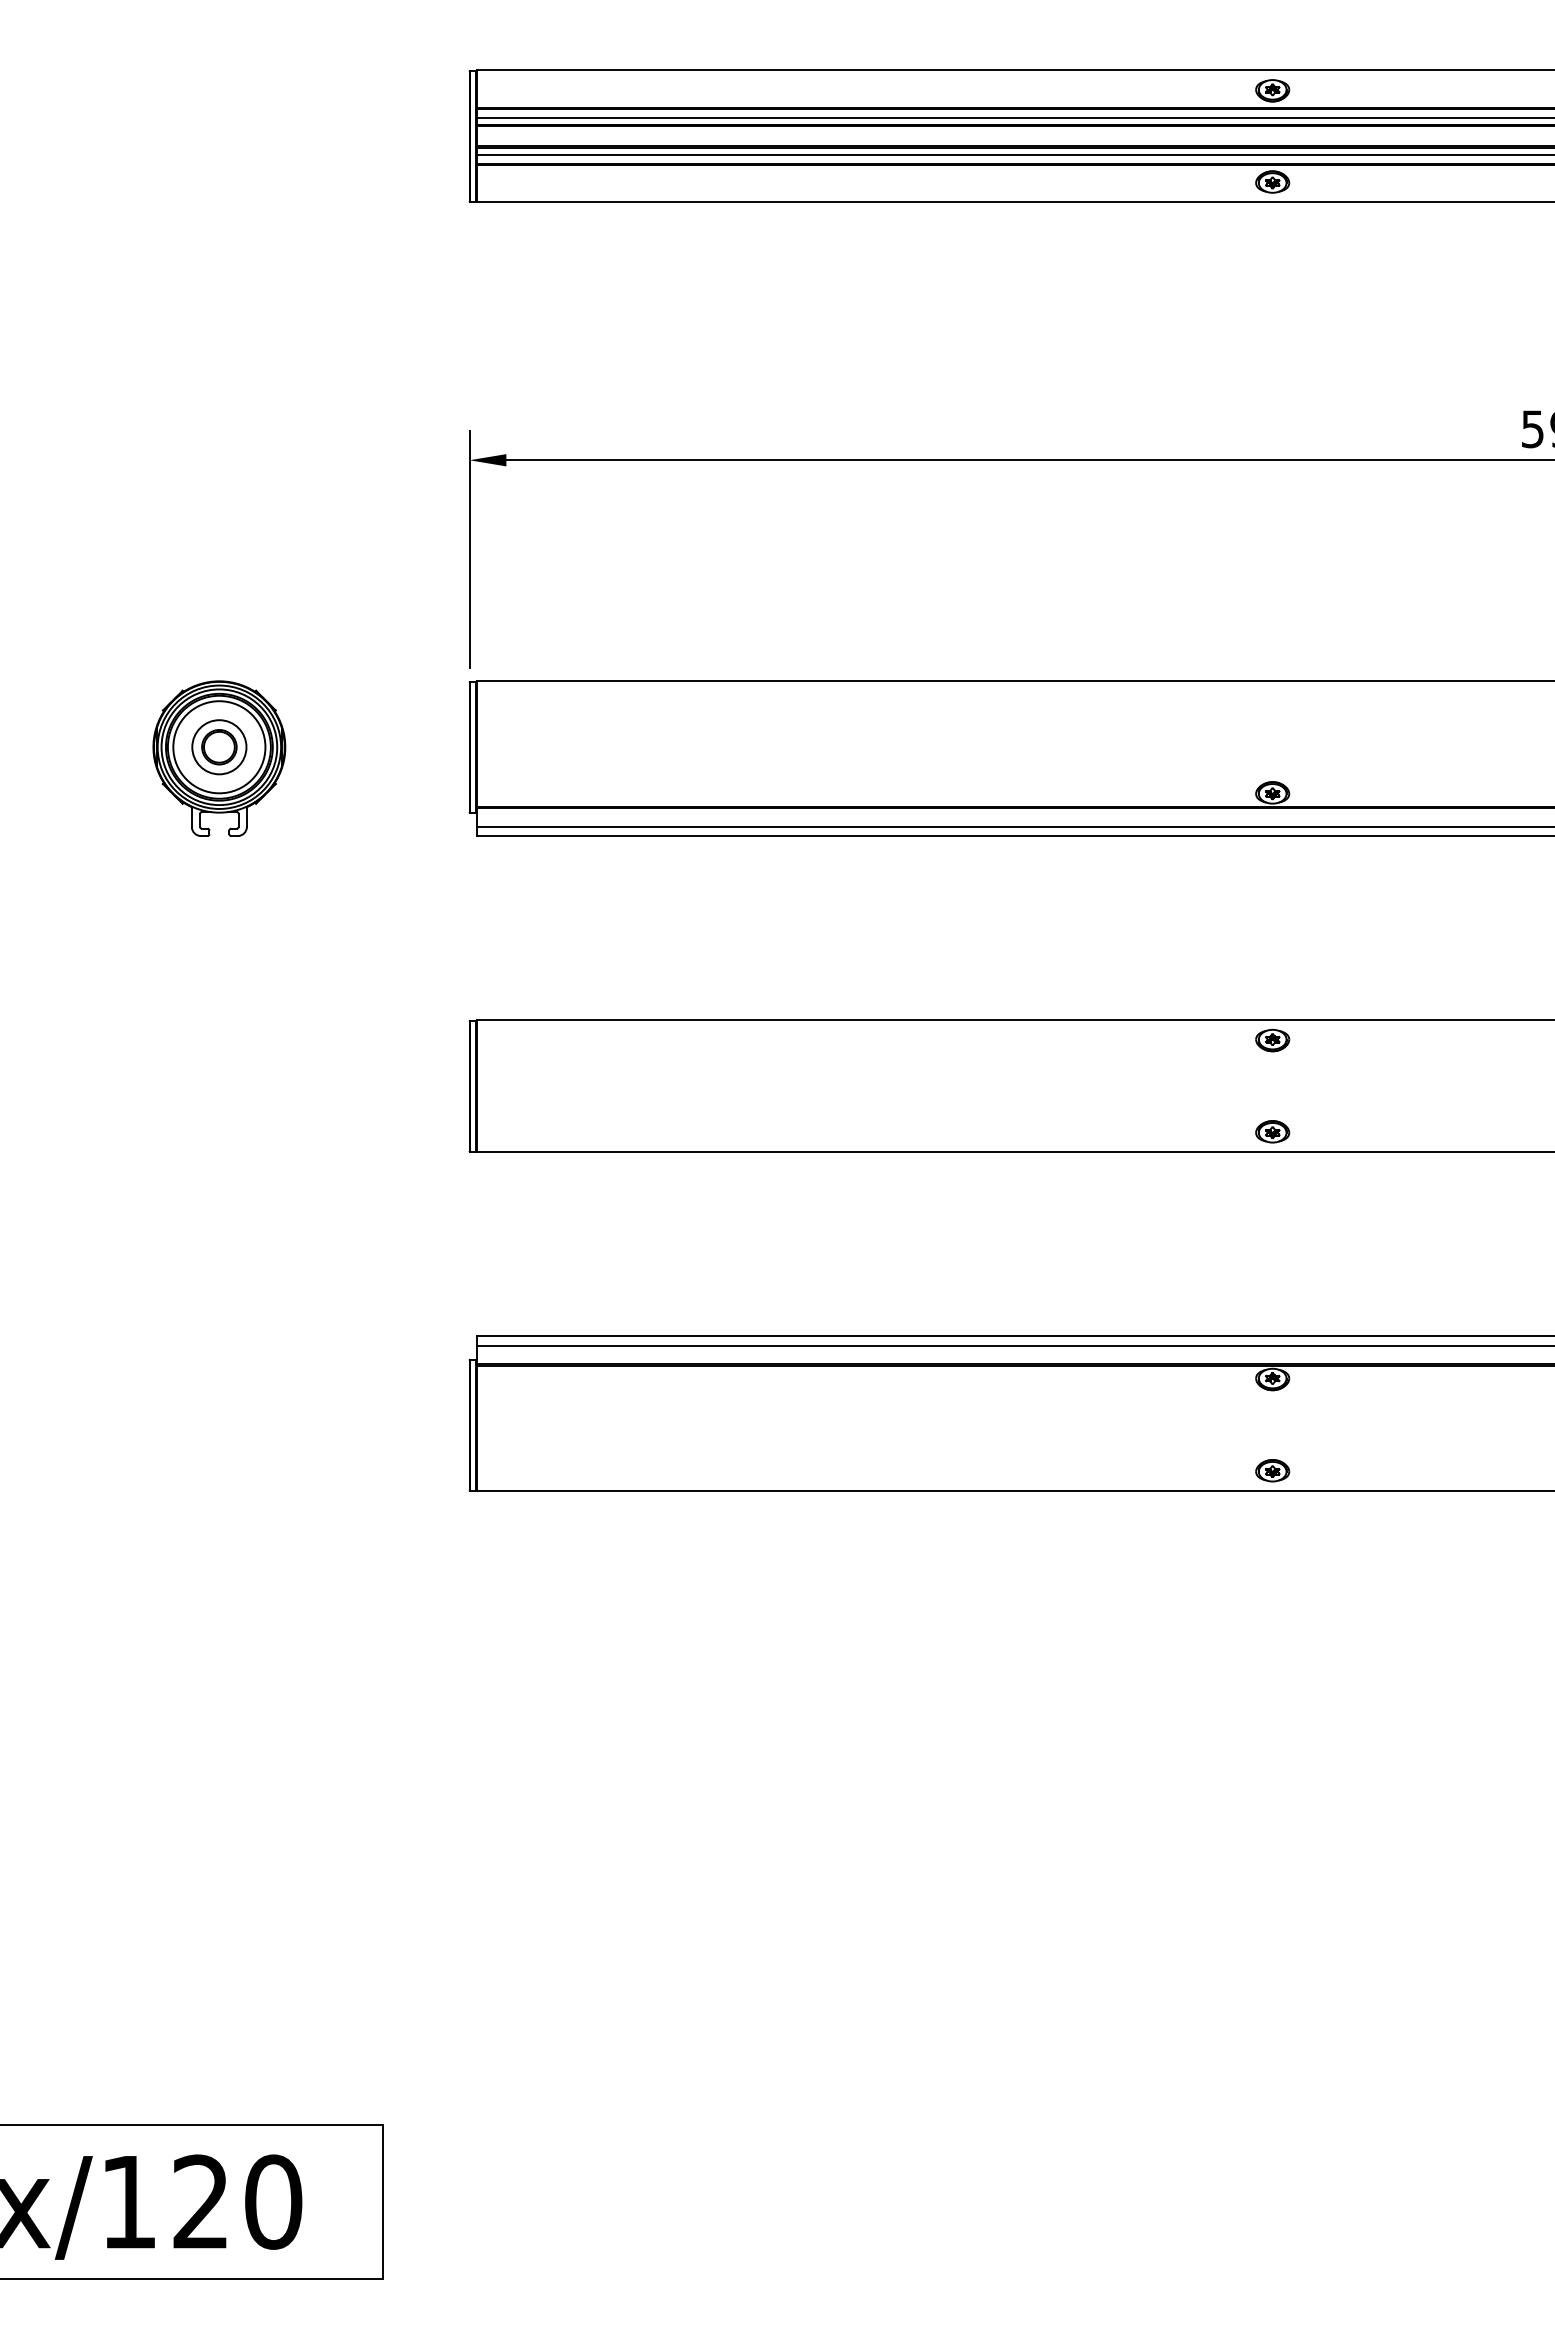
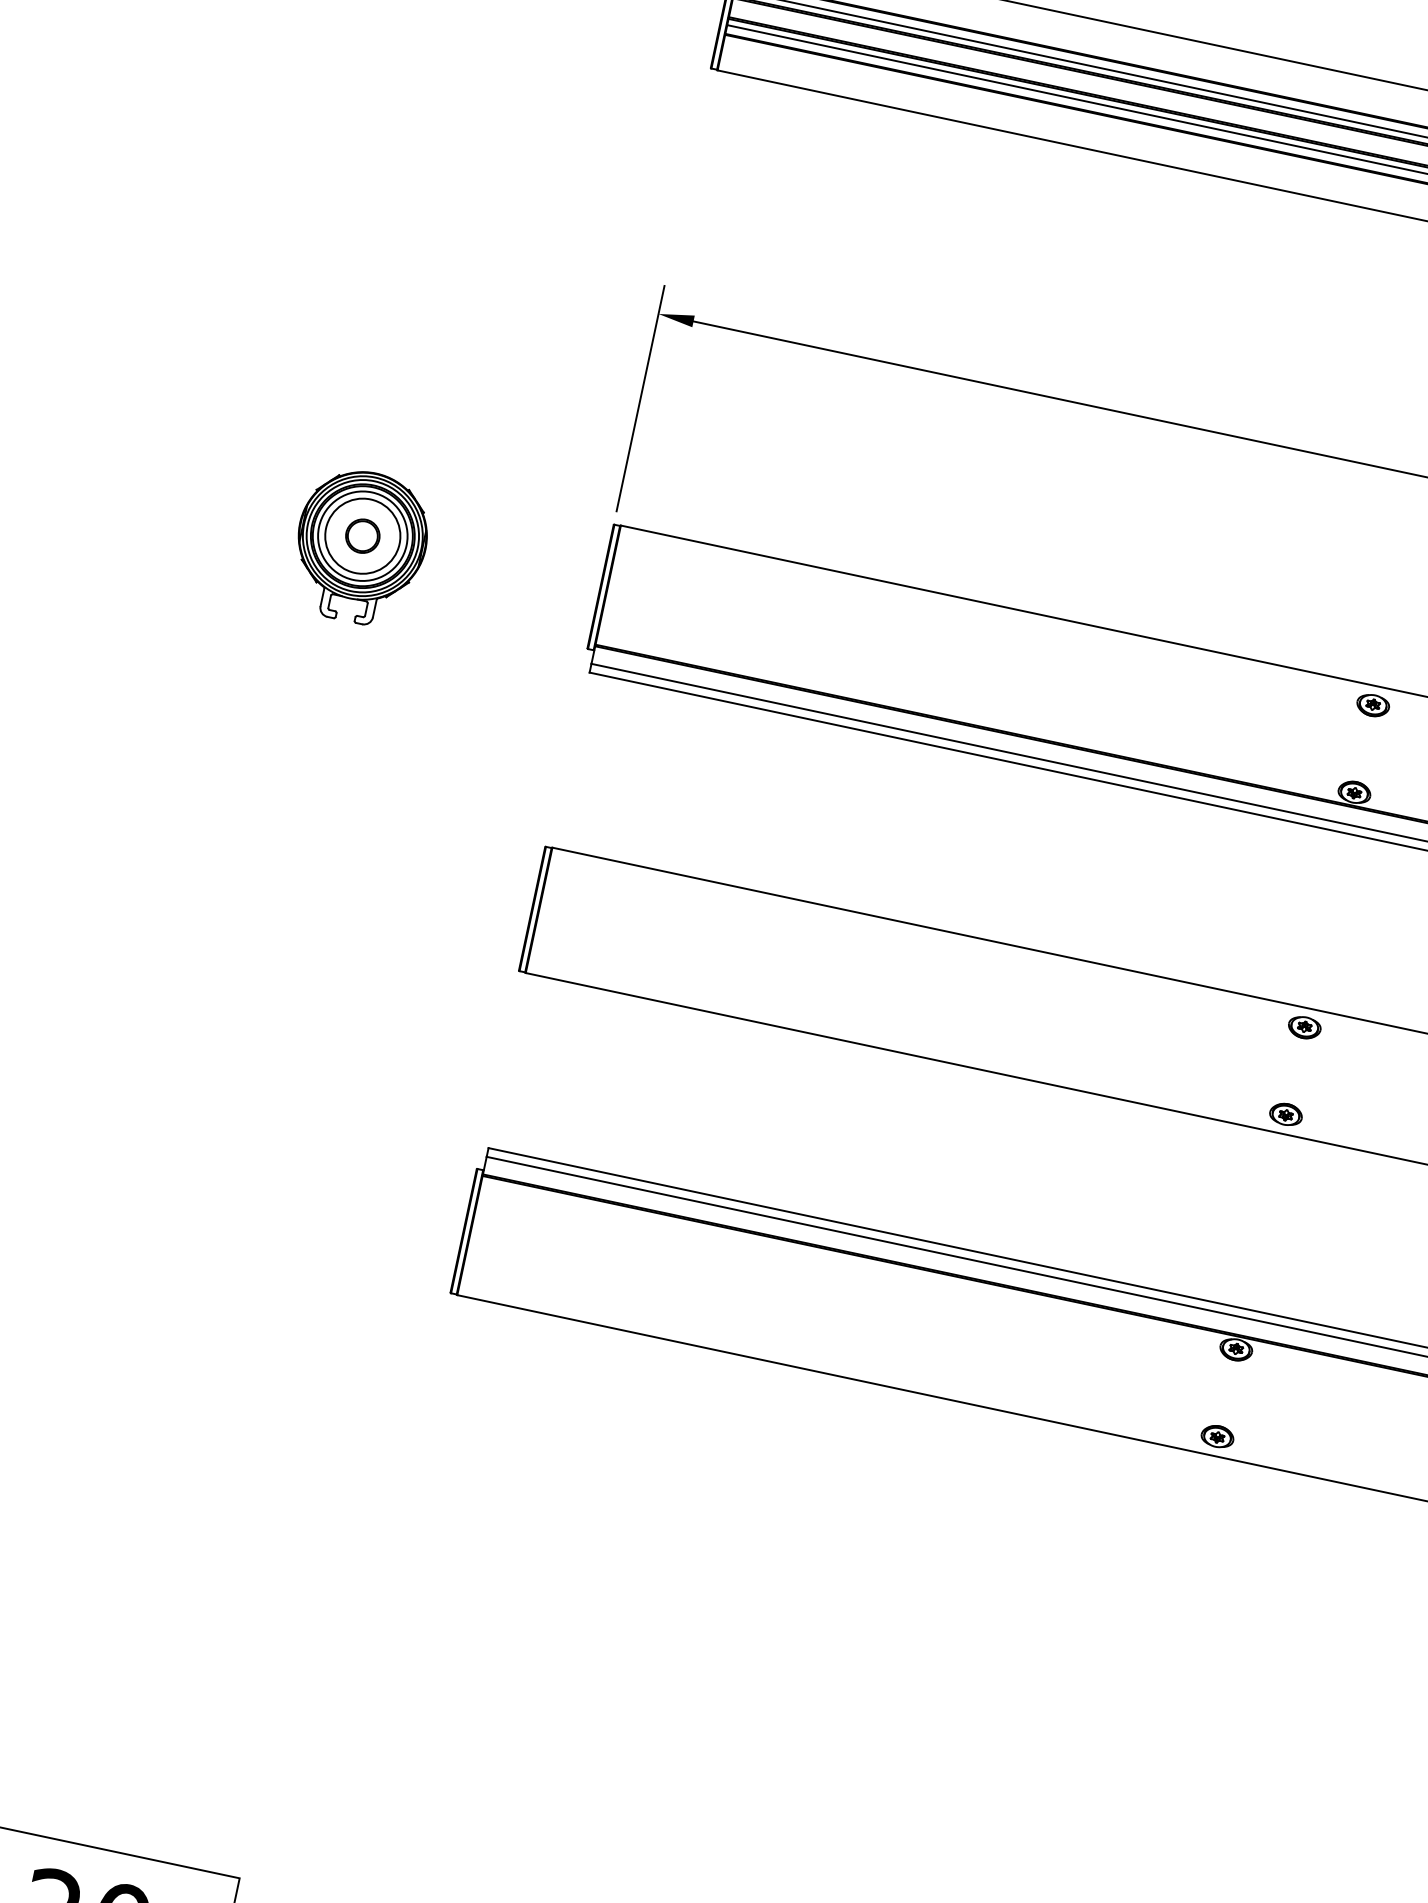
part: (1272, 701) -> (1372, 705), added
circle: (219, 746) -> (363, 535), size x1.43

